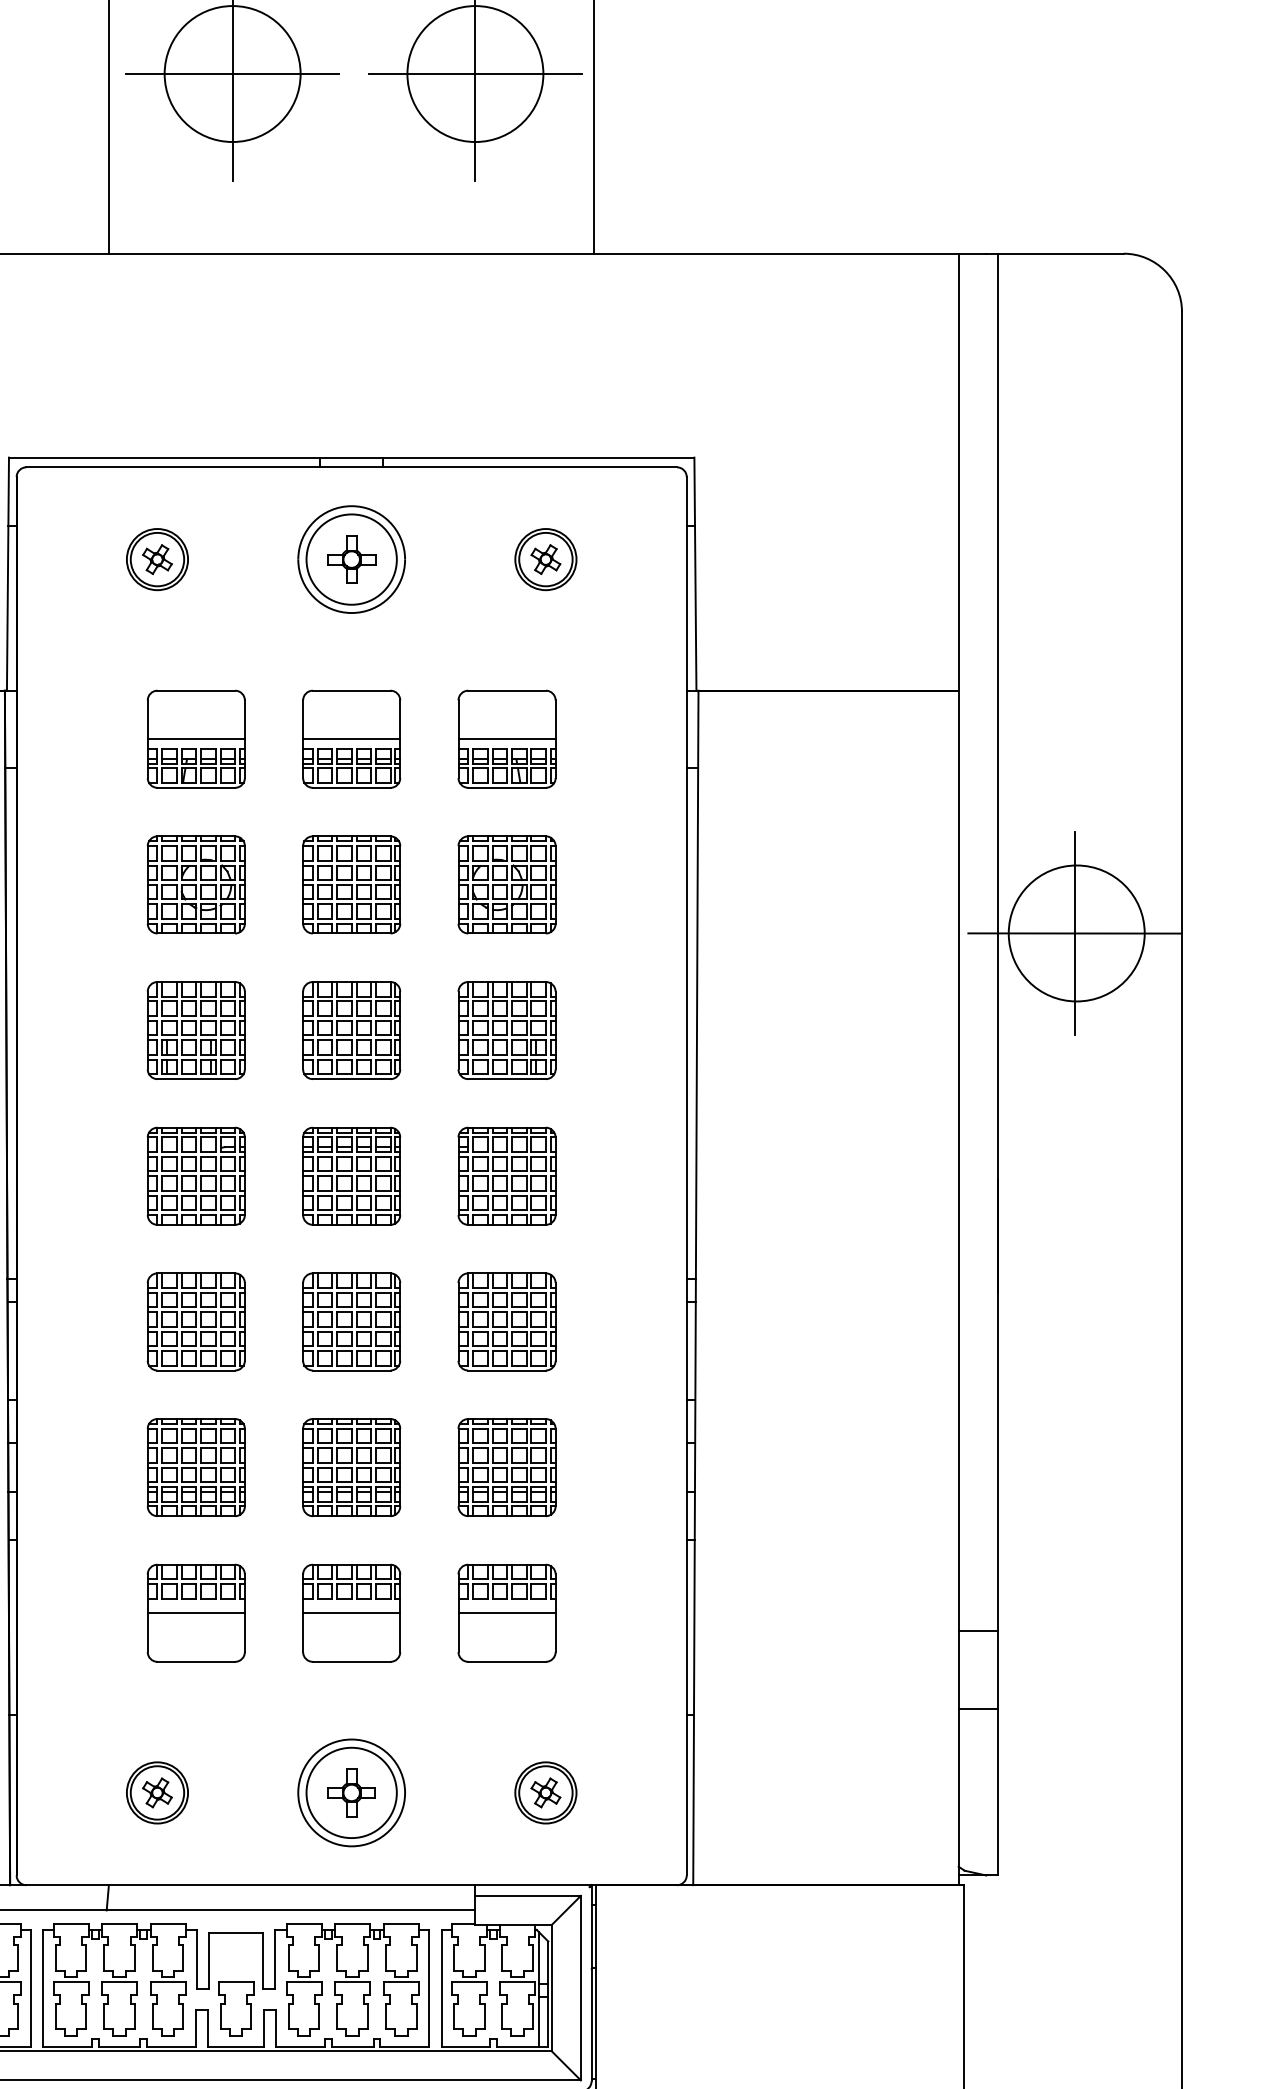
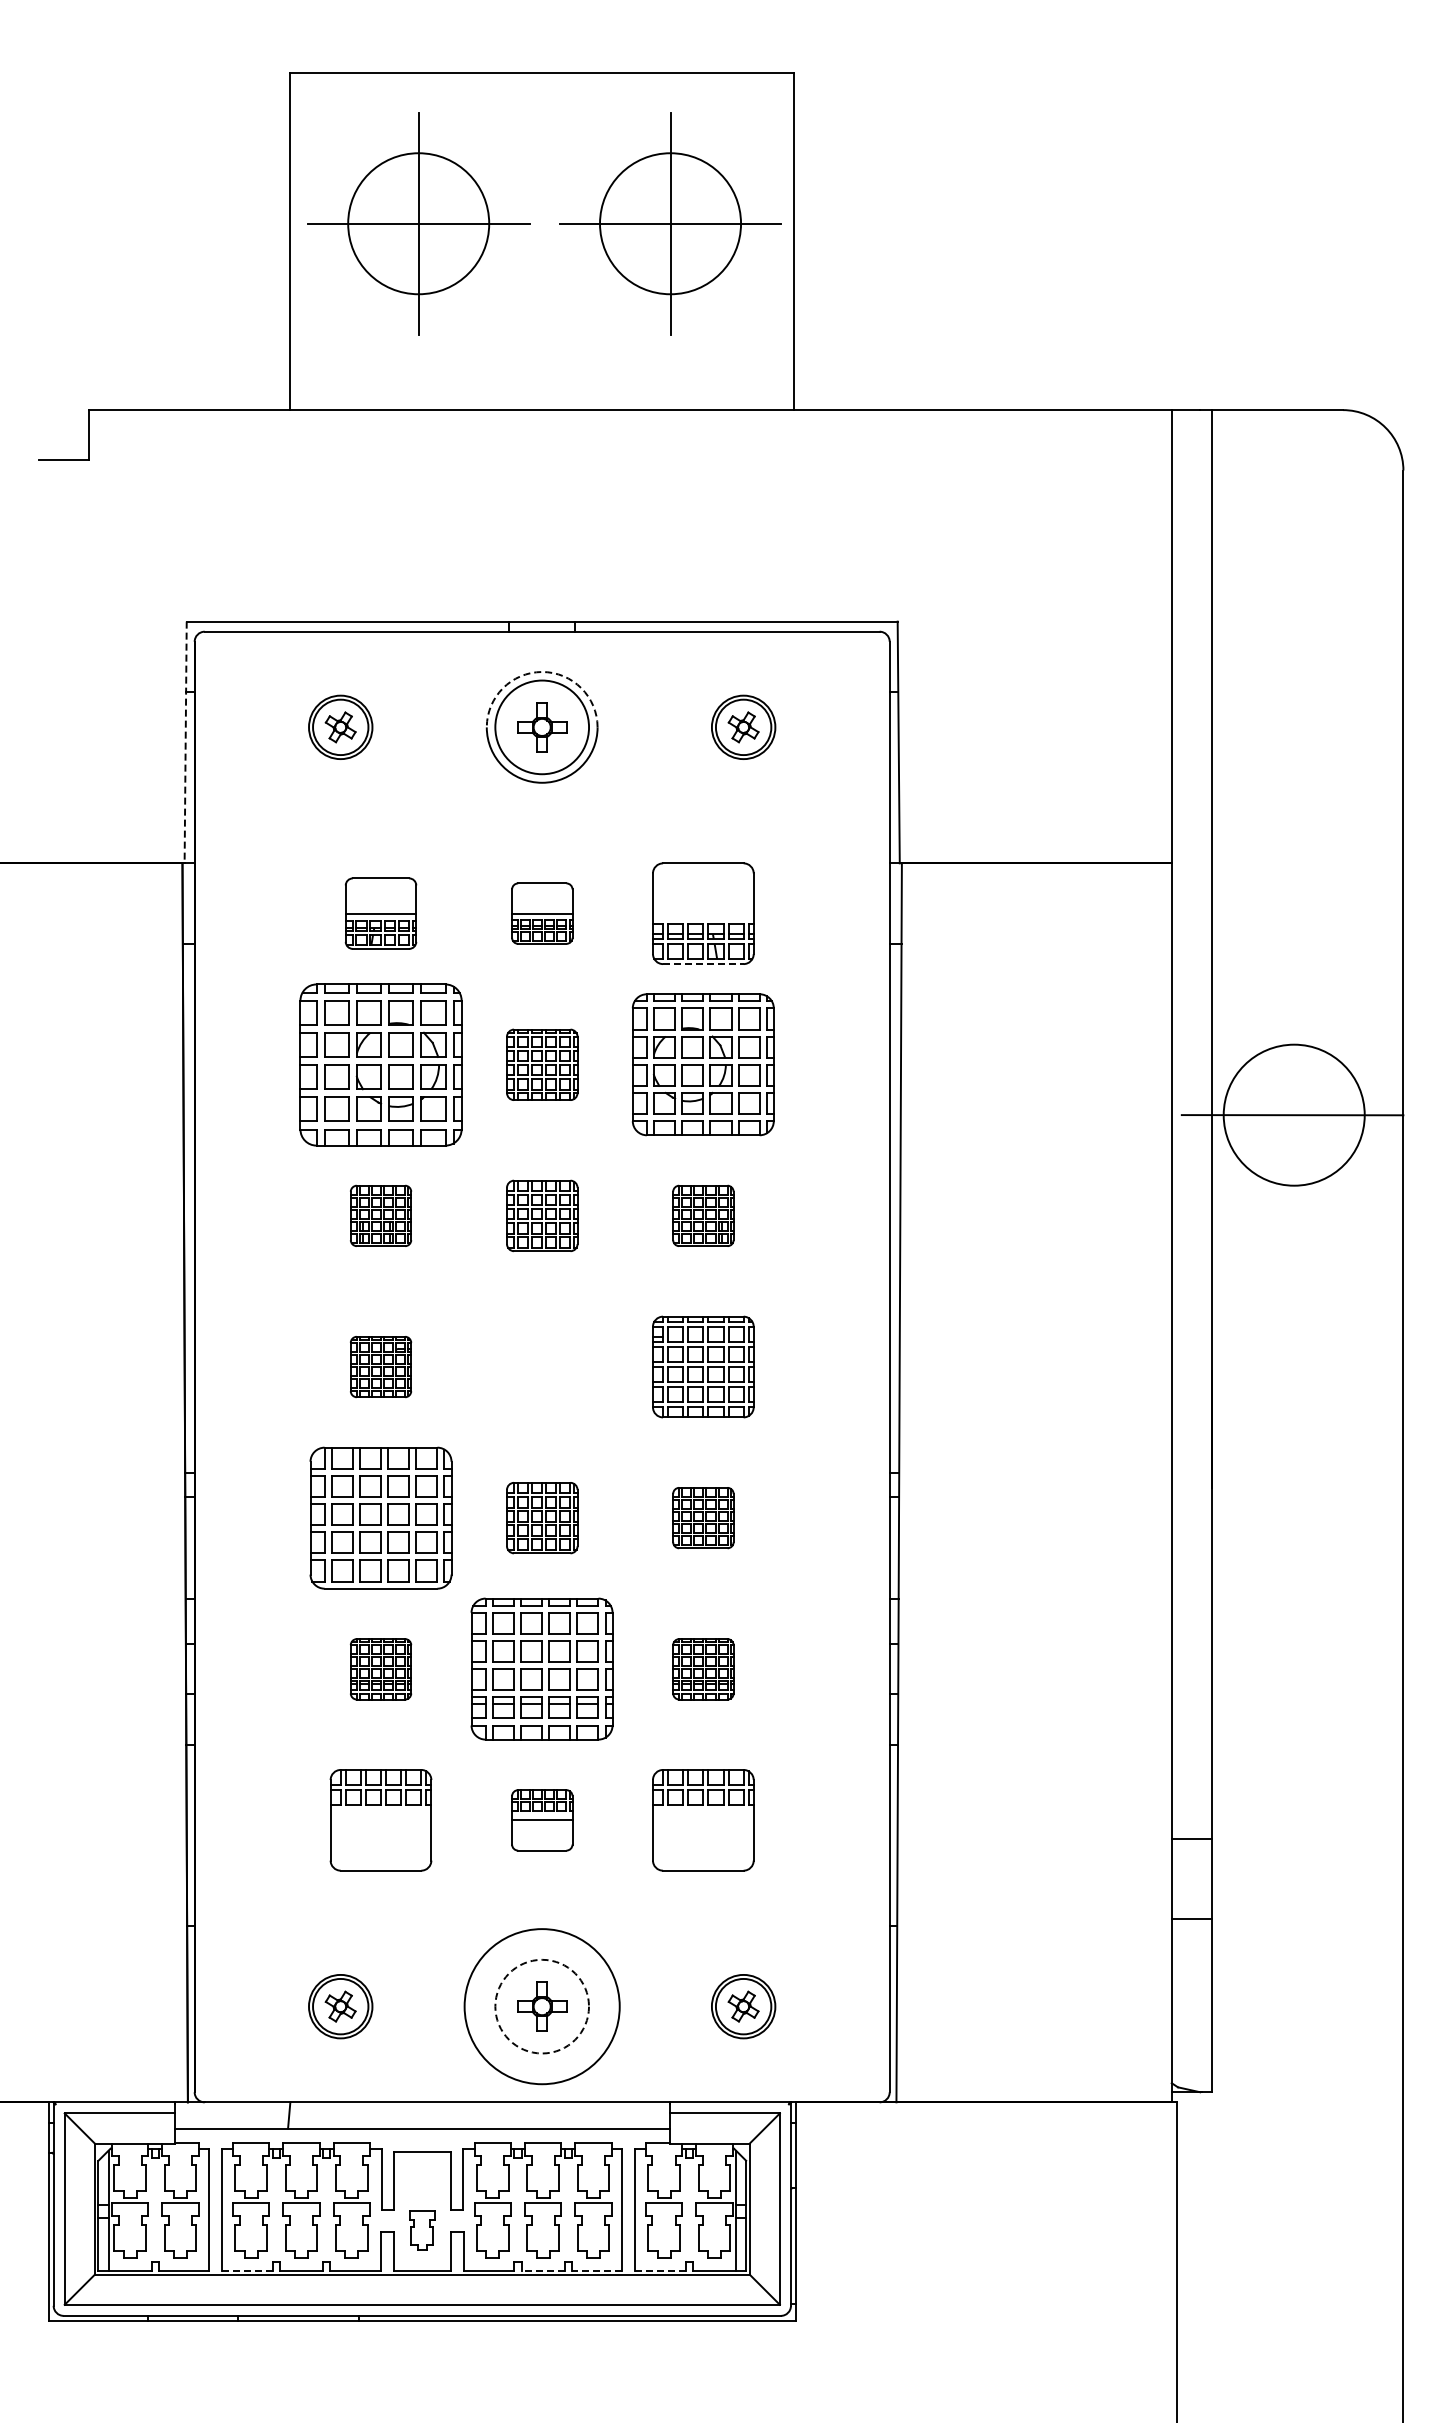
arc: (351, 506) -> (542, 672), solid -> dashed
line: (7, 574) -> (185, 742), solid -> dashed
part: (195, 739) -> (380, 913), size x0.7
part: (351, 739) -> (542, 913), size x0.6
line: (506, 739) -> (702, 913), removed
line: (507, 788) -> (703, 964), solid -> dashed
part: (195, 884) -> (380, 1064), size x1.6
part: (351, 884) -> (542, 1064), size x0.7
part: (507, 884) -> (703, 1064), size x1.4
line: (1075, 932) -> (1292, 1114), removed
part: (195, 1030) -> (380, 1215), size x0.6
part: (351, 1030) -> (542, 1215), size x0.7
part: (507, 1030) -> (703, 1215), size x0.6
part: (195, 1175) -> (380, 1366), size x0.6
part: (351, 1175) -> (542, 1366), removed
part: (195, 1321) -> (380, 1517), size x1.4
part: (351, 1321) -> (542, 1517), size x0.7
part: (507, 1321) -> (703, 1517), size x0.6
part: (195, 1467) -> (380, 1669), size x0.6
part: (351, 1467) -> (542, 1669), size x1.4
part: (507, 1467) -> (703, 1669), size x0.6
line: (195, 1613) -> (380, 1820), removed
part: (351, 1613) -> (542, 1820), size x0.6
line: (506, 1613) -> (702, 1820), removed
circle: (351, 1792) -> (541, 2006), size x1.4
circle: (351, 1792) -> (542, 2006), solid -> dashed
part: (235, 2008) -> (421, 2230), size x0.7
line: (67, 2047) -> (247, 2270), solid -> dashed
line: (352, 2047) -> (543, 2270), solid -> dashed
line: (404, 2047) -> (596, 2270), solid -> dashed
line: (465, 2047) -> (660, 2270), solid -> dashed

